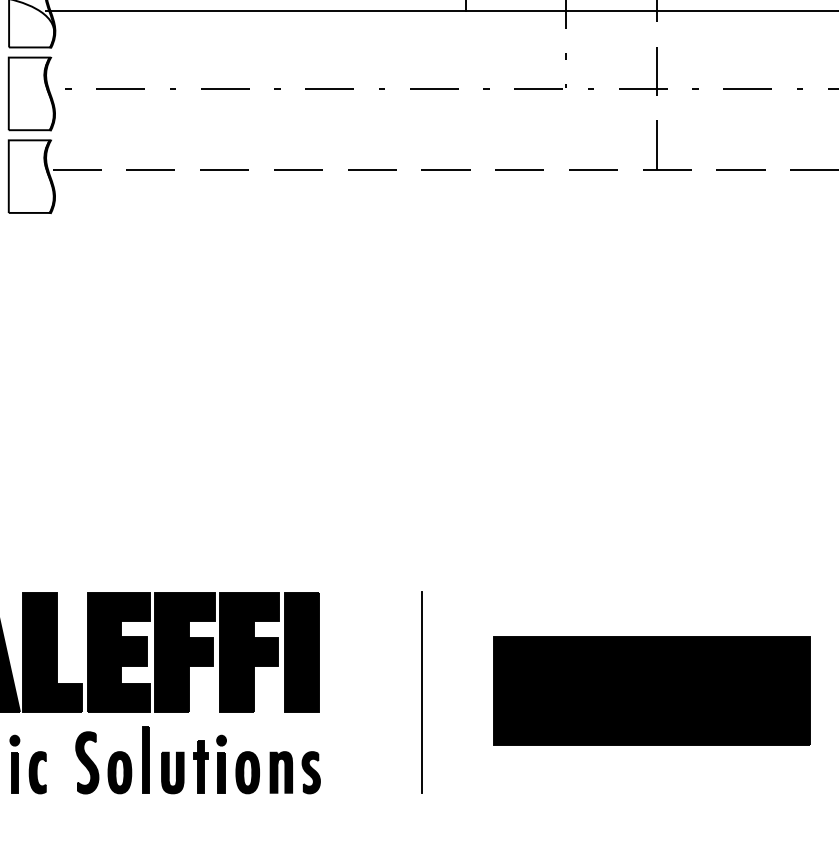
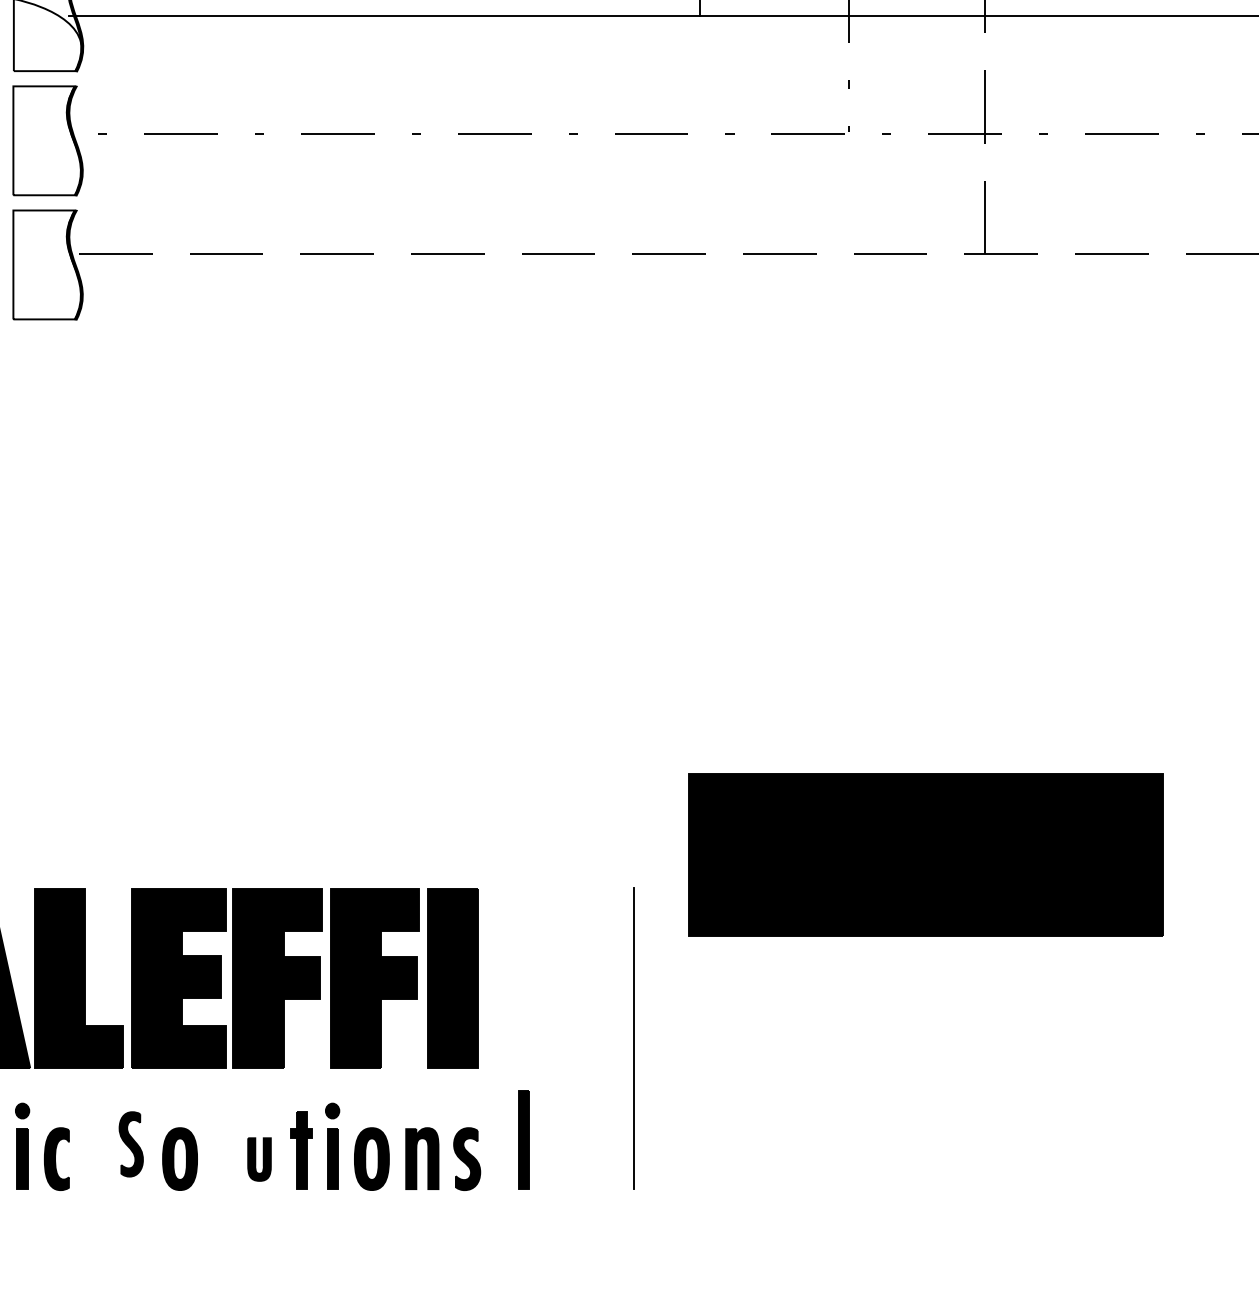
part: (651, 690) -> (925, 854), moved
part: (145, 759) -> (522, 1139), moved
part: (87, 762) -> (131, 1143), size x0.7
part: (172, 772) -> (258, 1158), size x0.7

